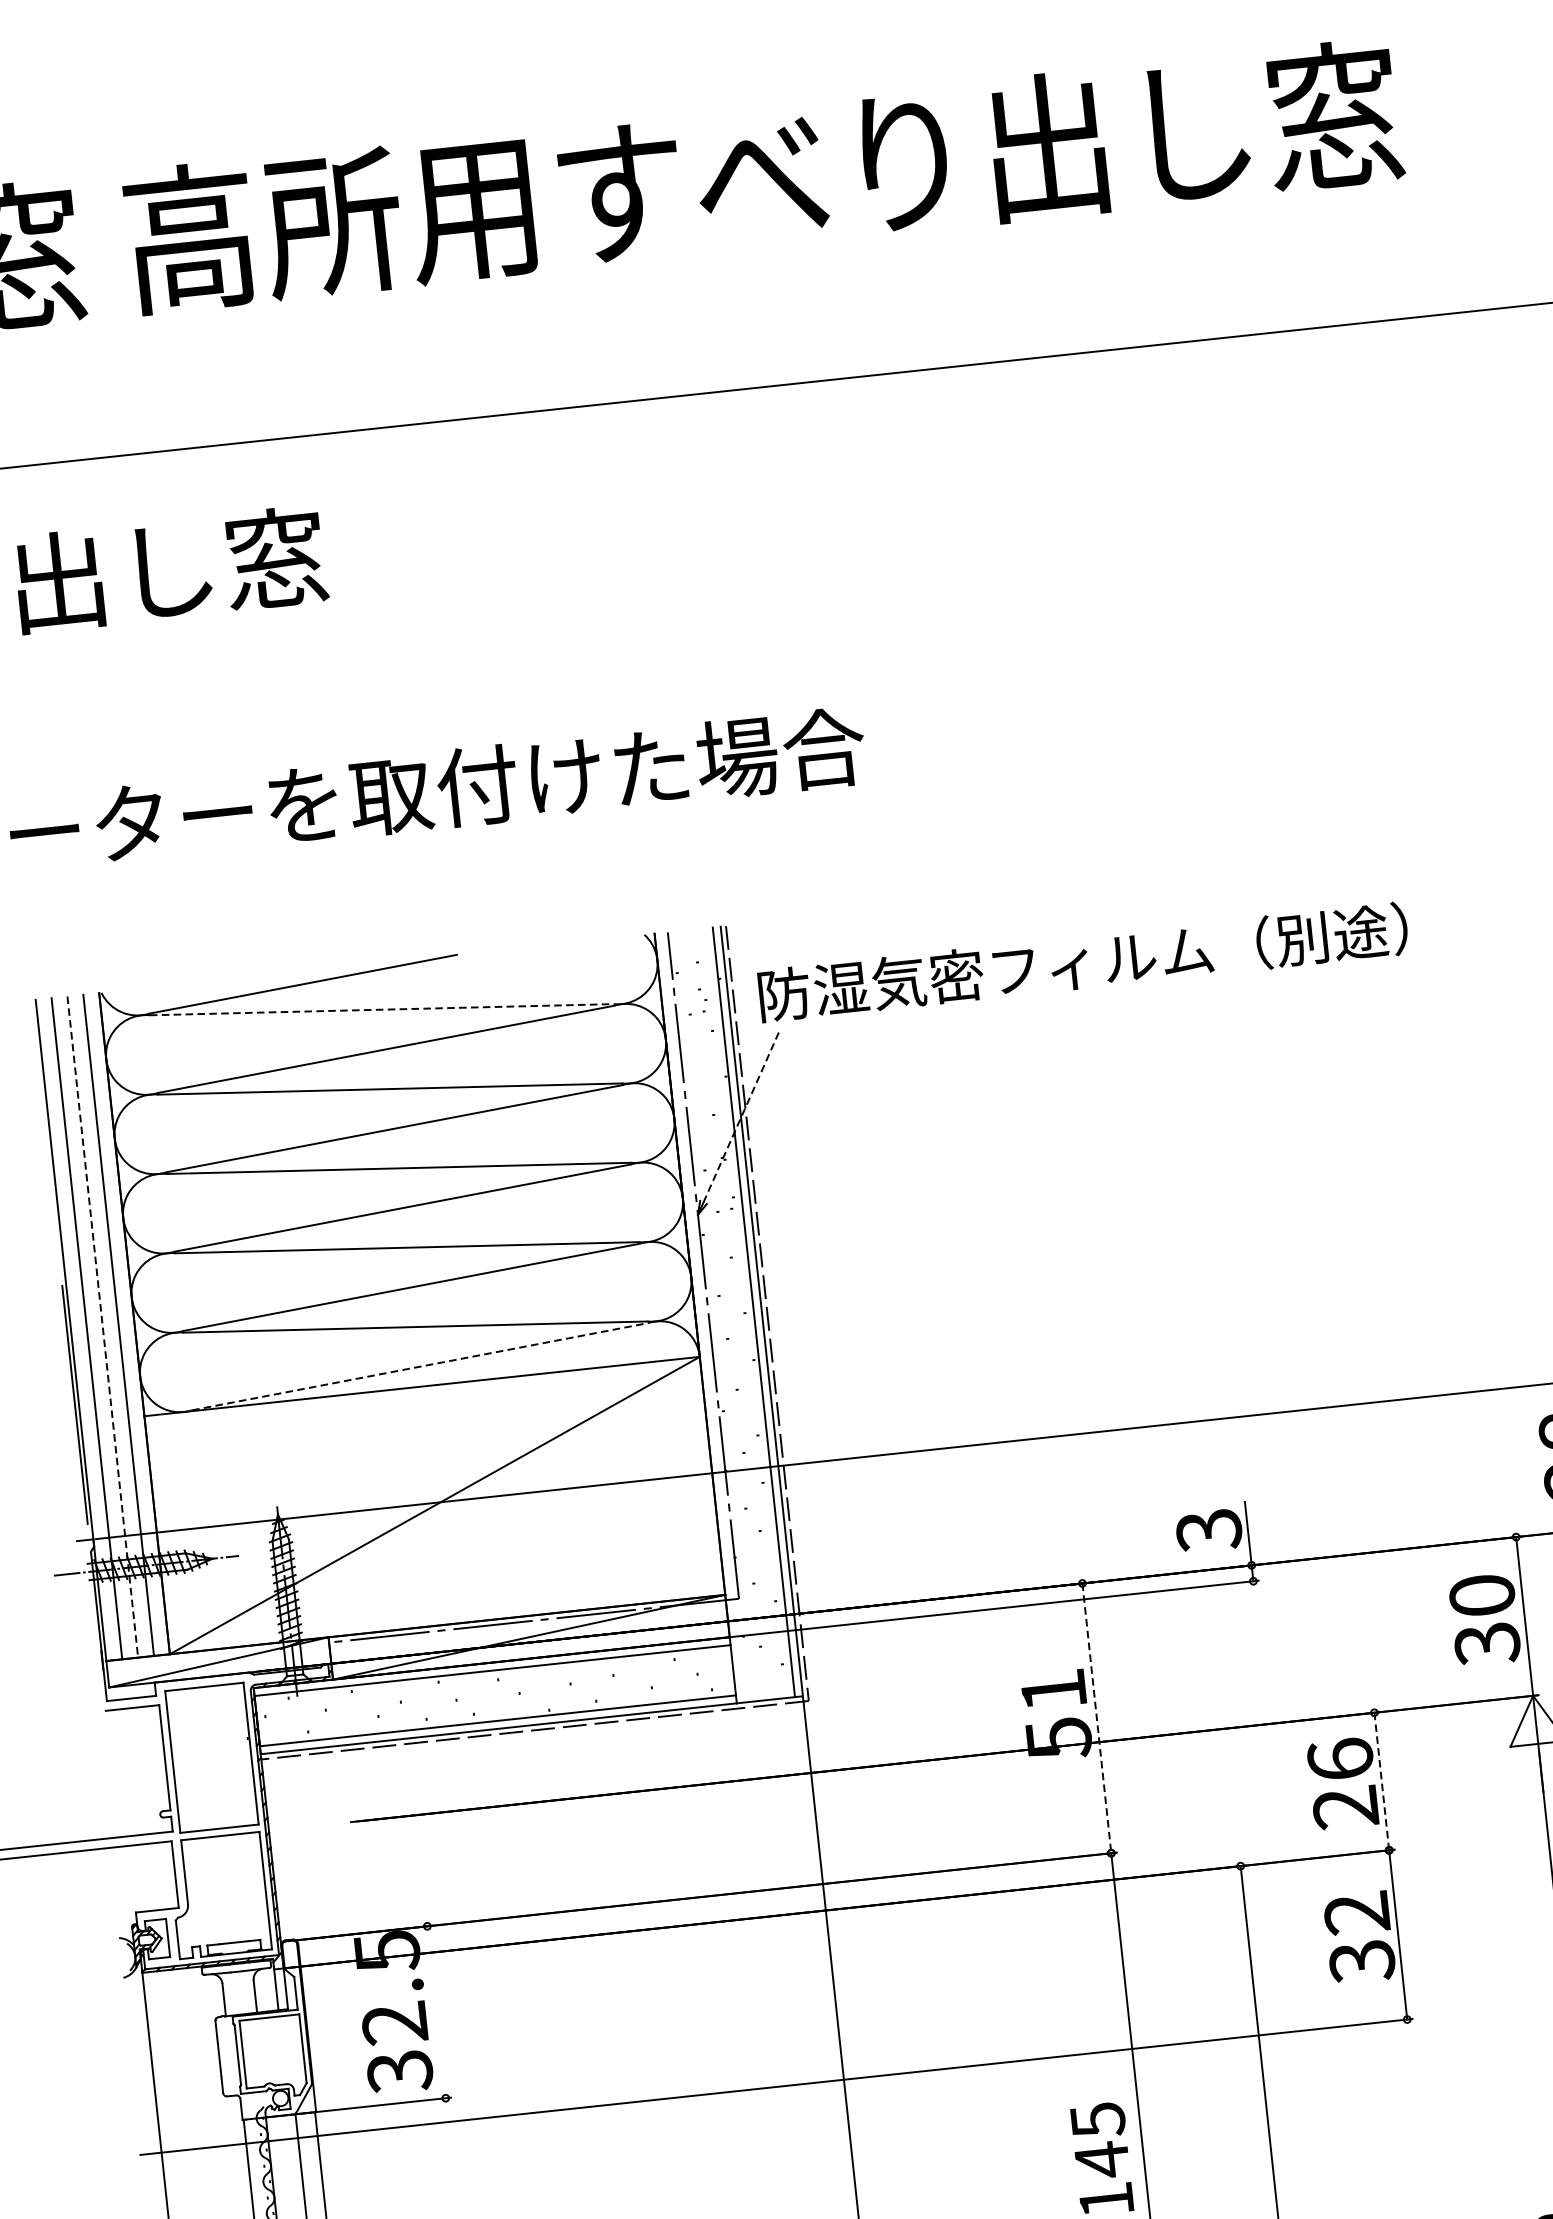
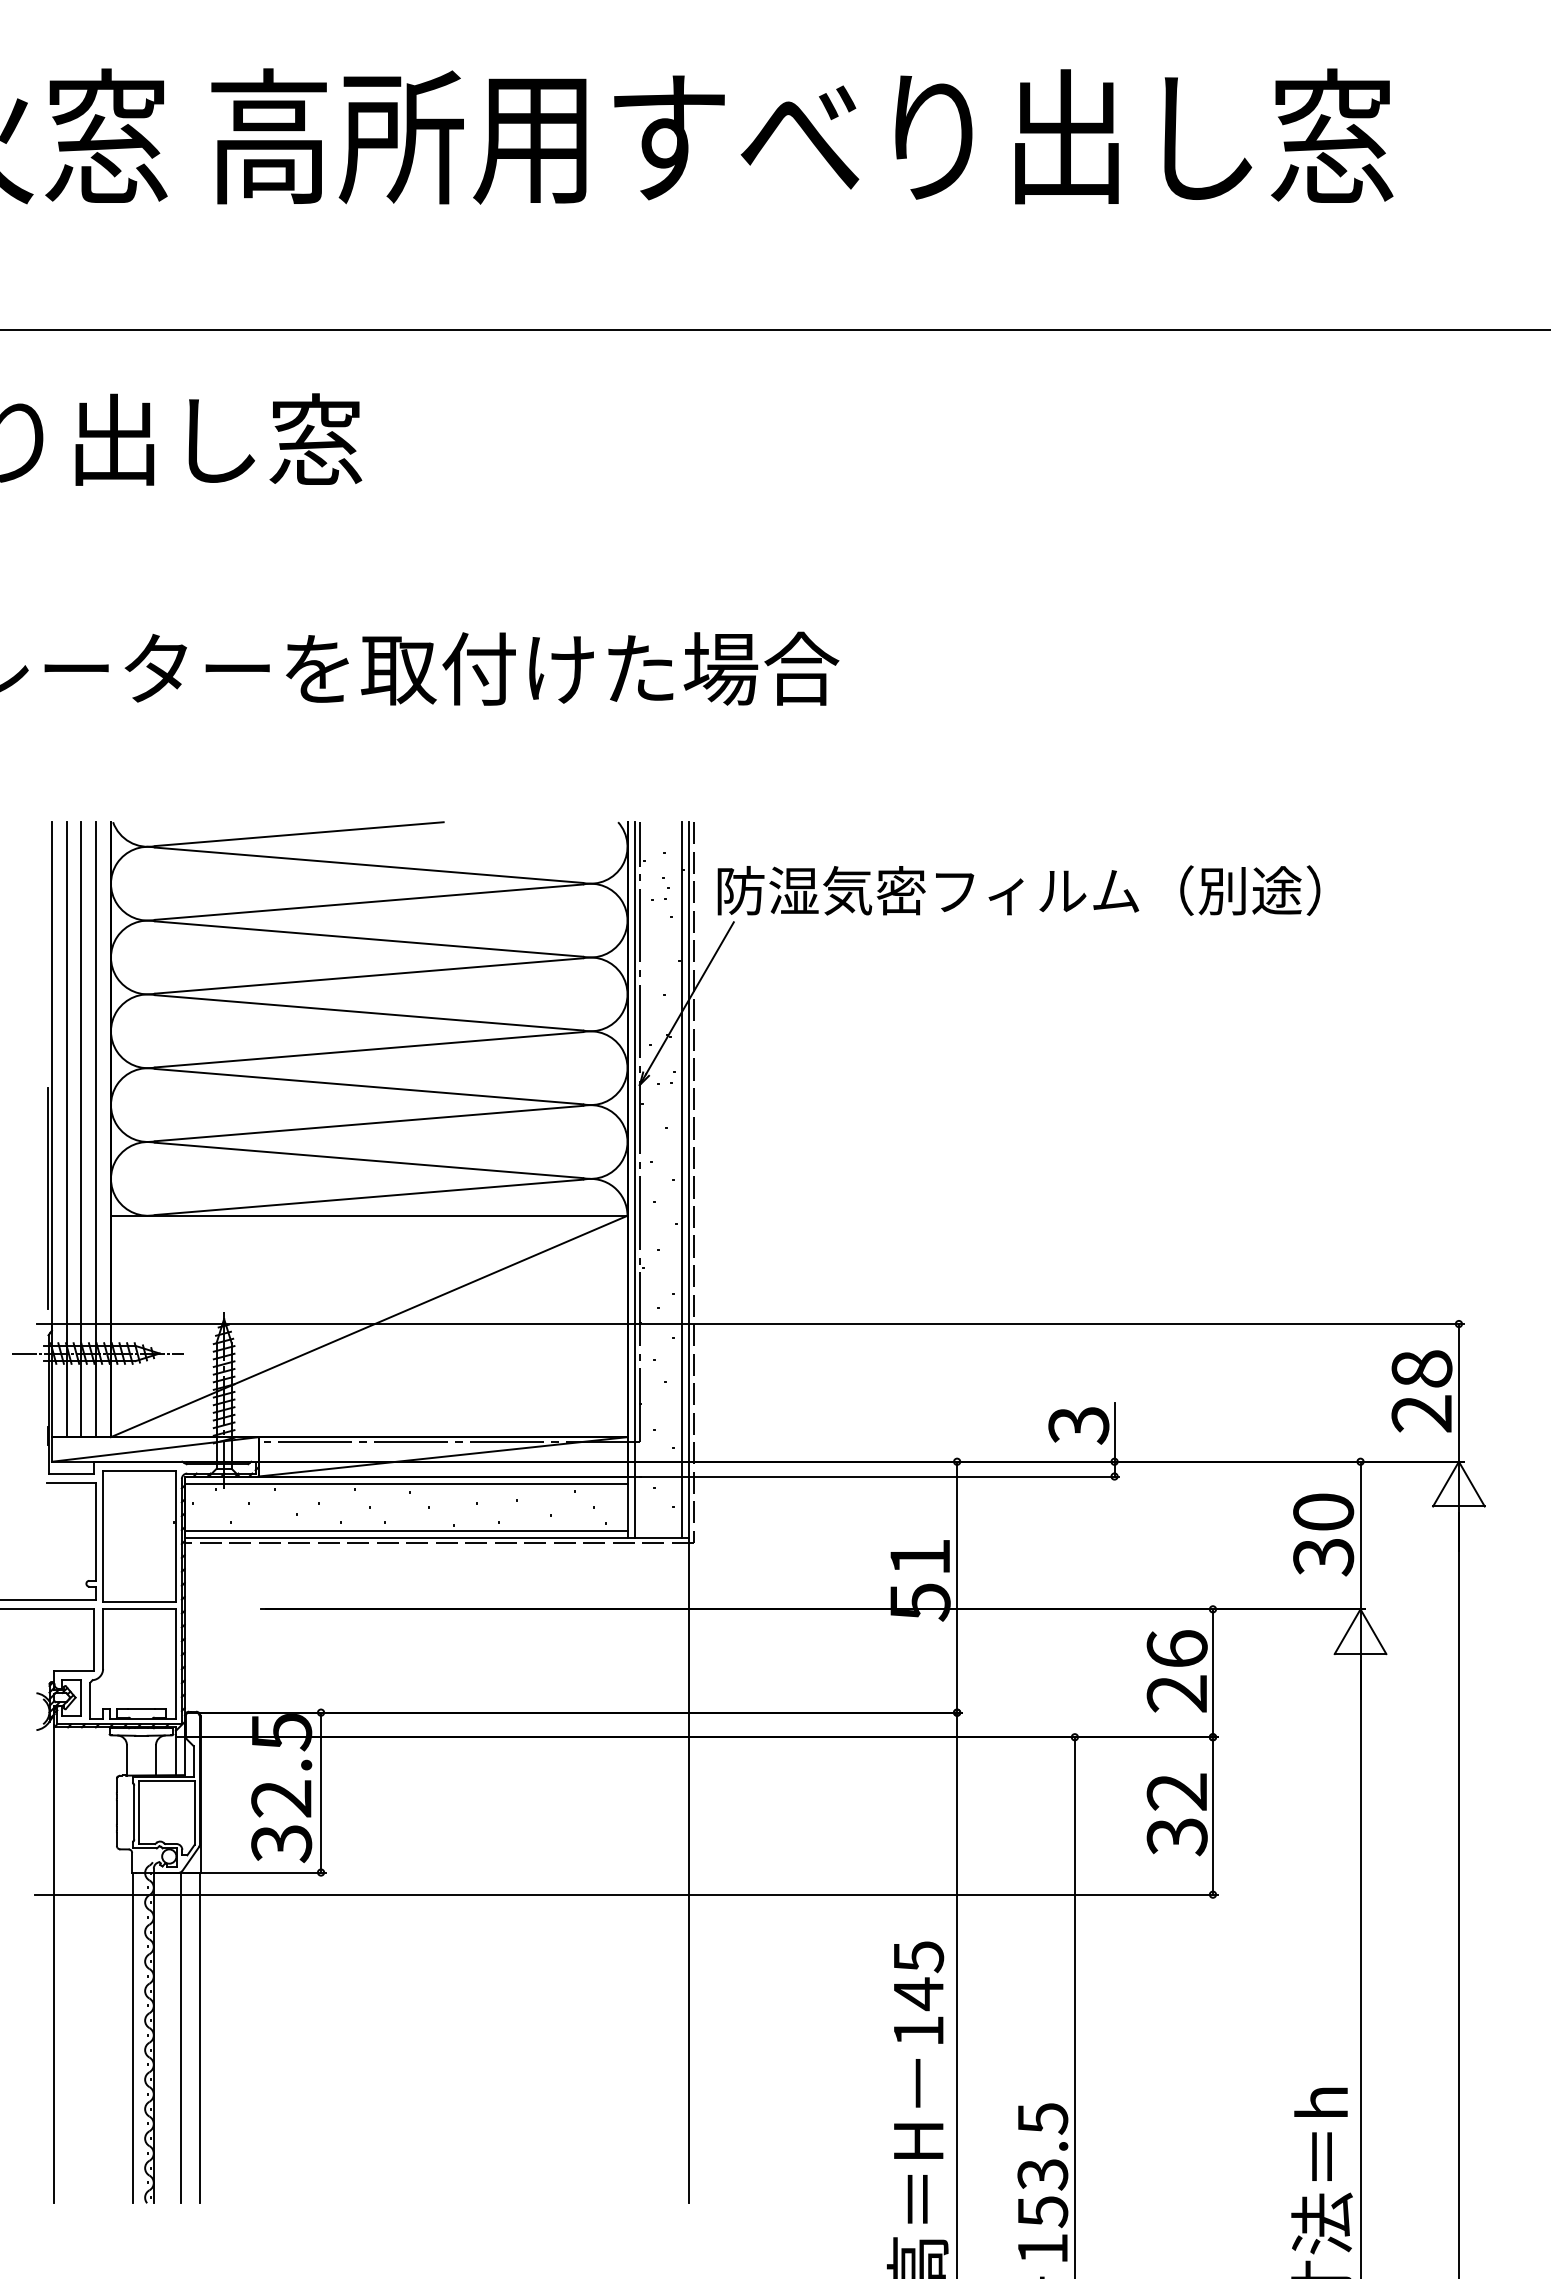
line: (382, 1009) -> (369, 865), dashed -> solid
line: (741, 1116) -> (689, 998), dashed -> solid
line: (703, 1318) -> (634, 1180), added
line: (102, 1327) -> (81, 1130), dashed -> solid
line: (420, 1366) -> (369, 1197), dashed -> solid
line: (1097, 1718) -> (957, 1587), dashed -> solid
line: (1381, 1781) -> (1212, 1673), dashed -> solid
line: (437, 2012) -> (321, 1792), added

